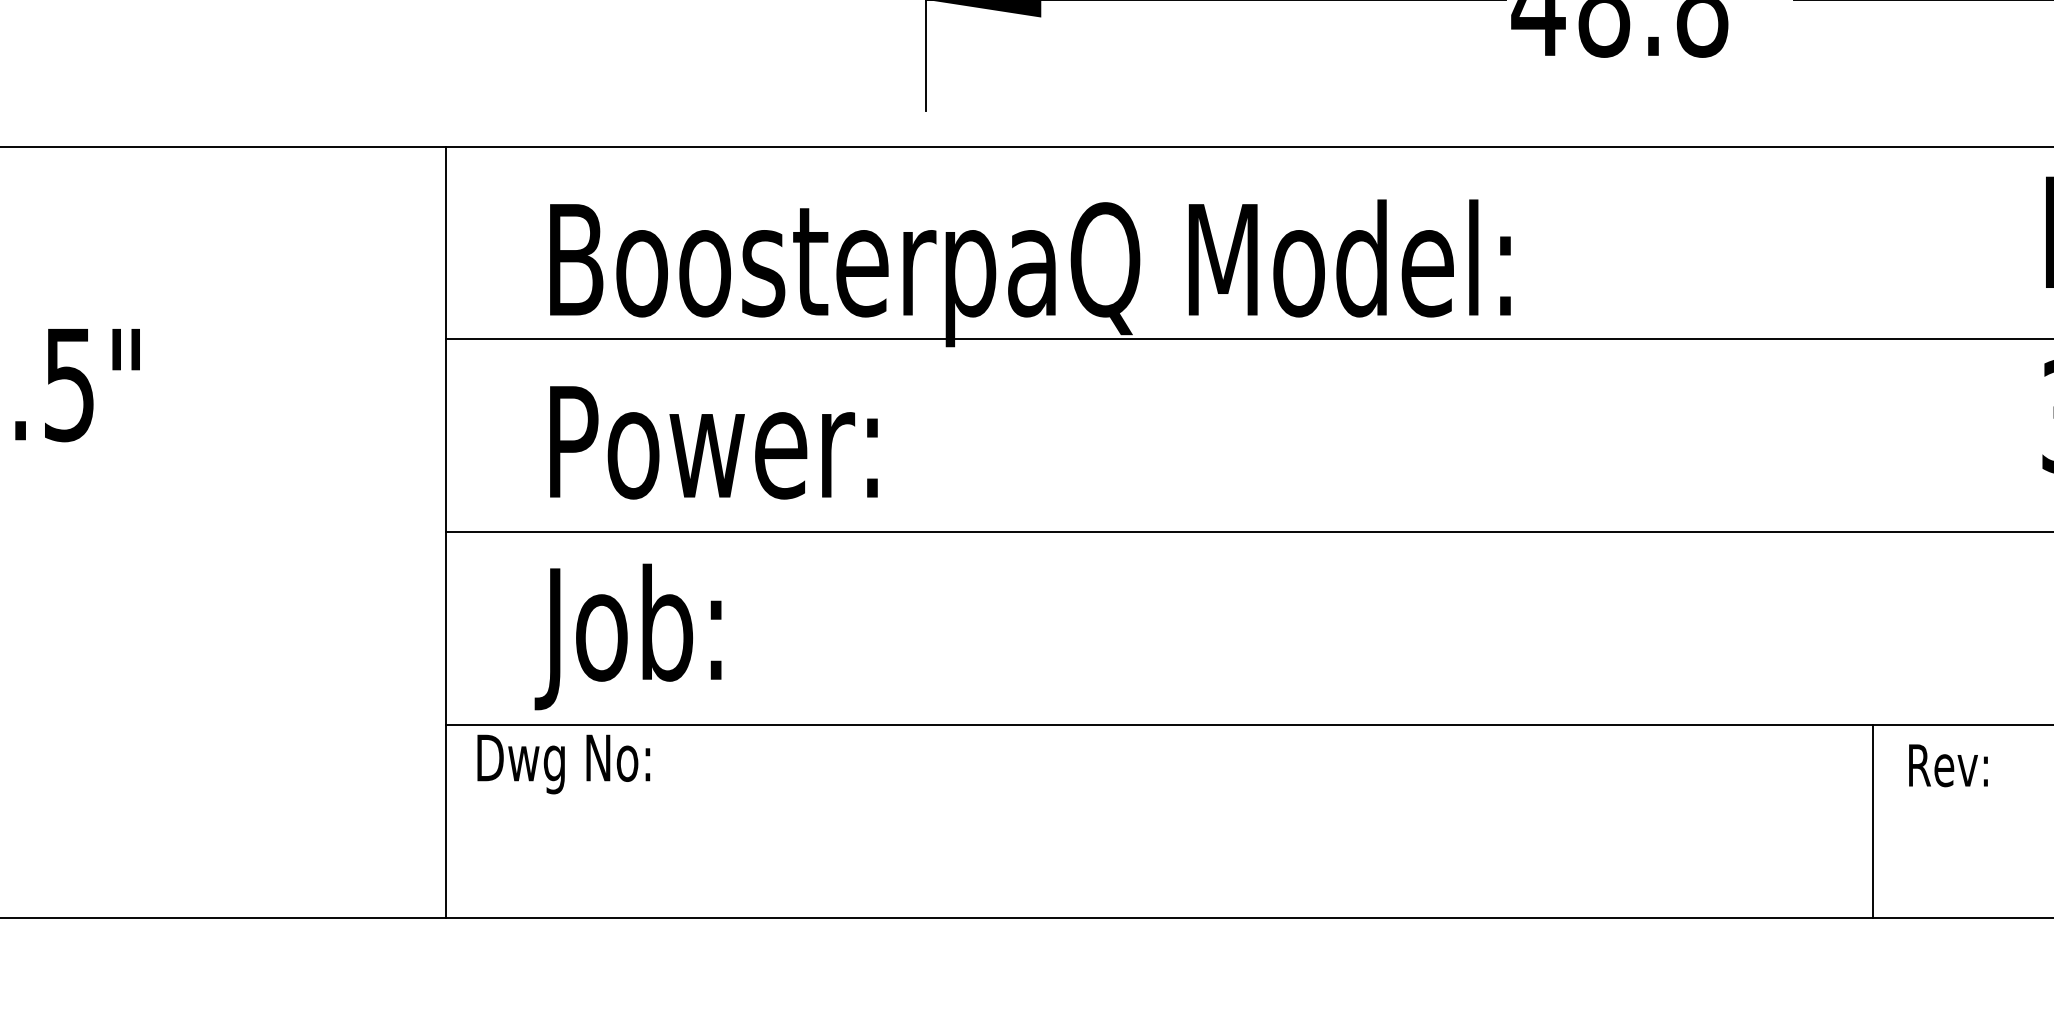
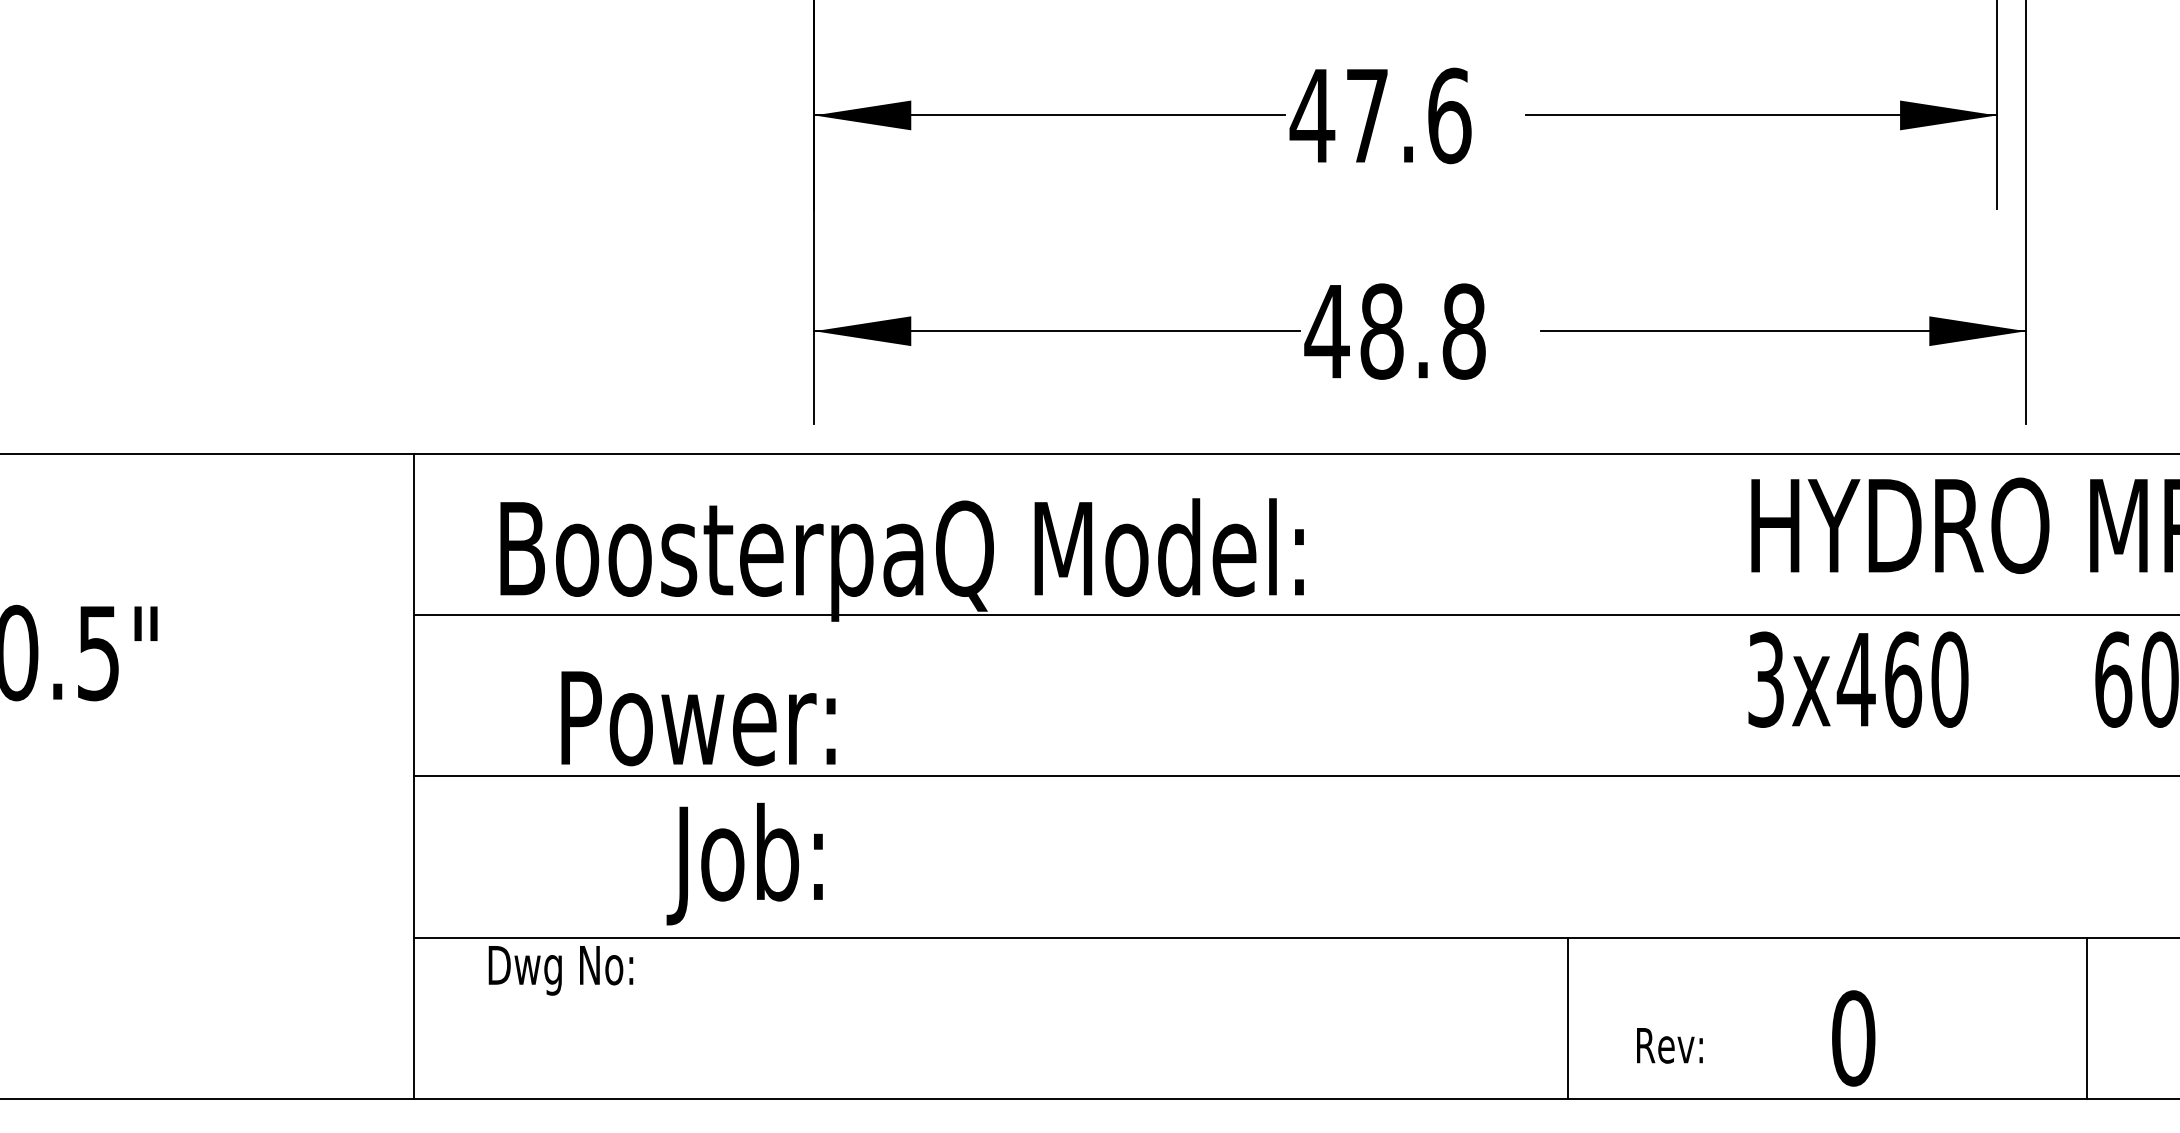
text: (713, 442) -> (698, 718), moved
text: (627, 636) -> (744, 863), moved
text: (563, 764) -> (560, 970), moved
text: (1947, 765) -> (1669, 1045), moved
line: (1872, 820) -> (1567, 1017), moved

